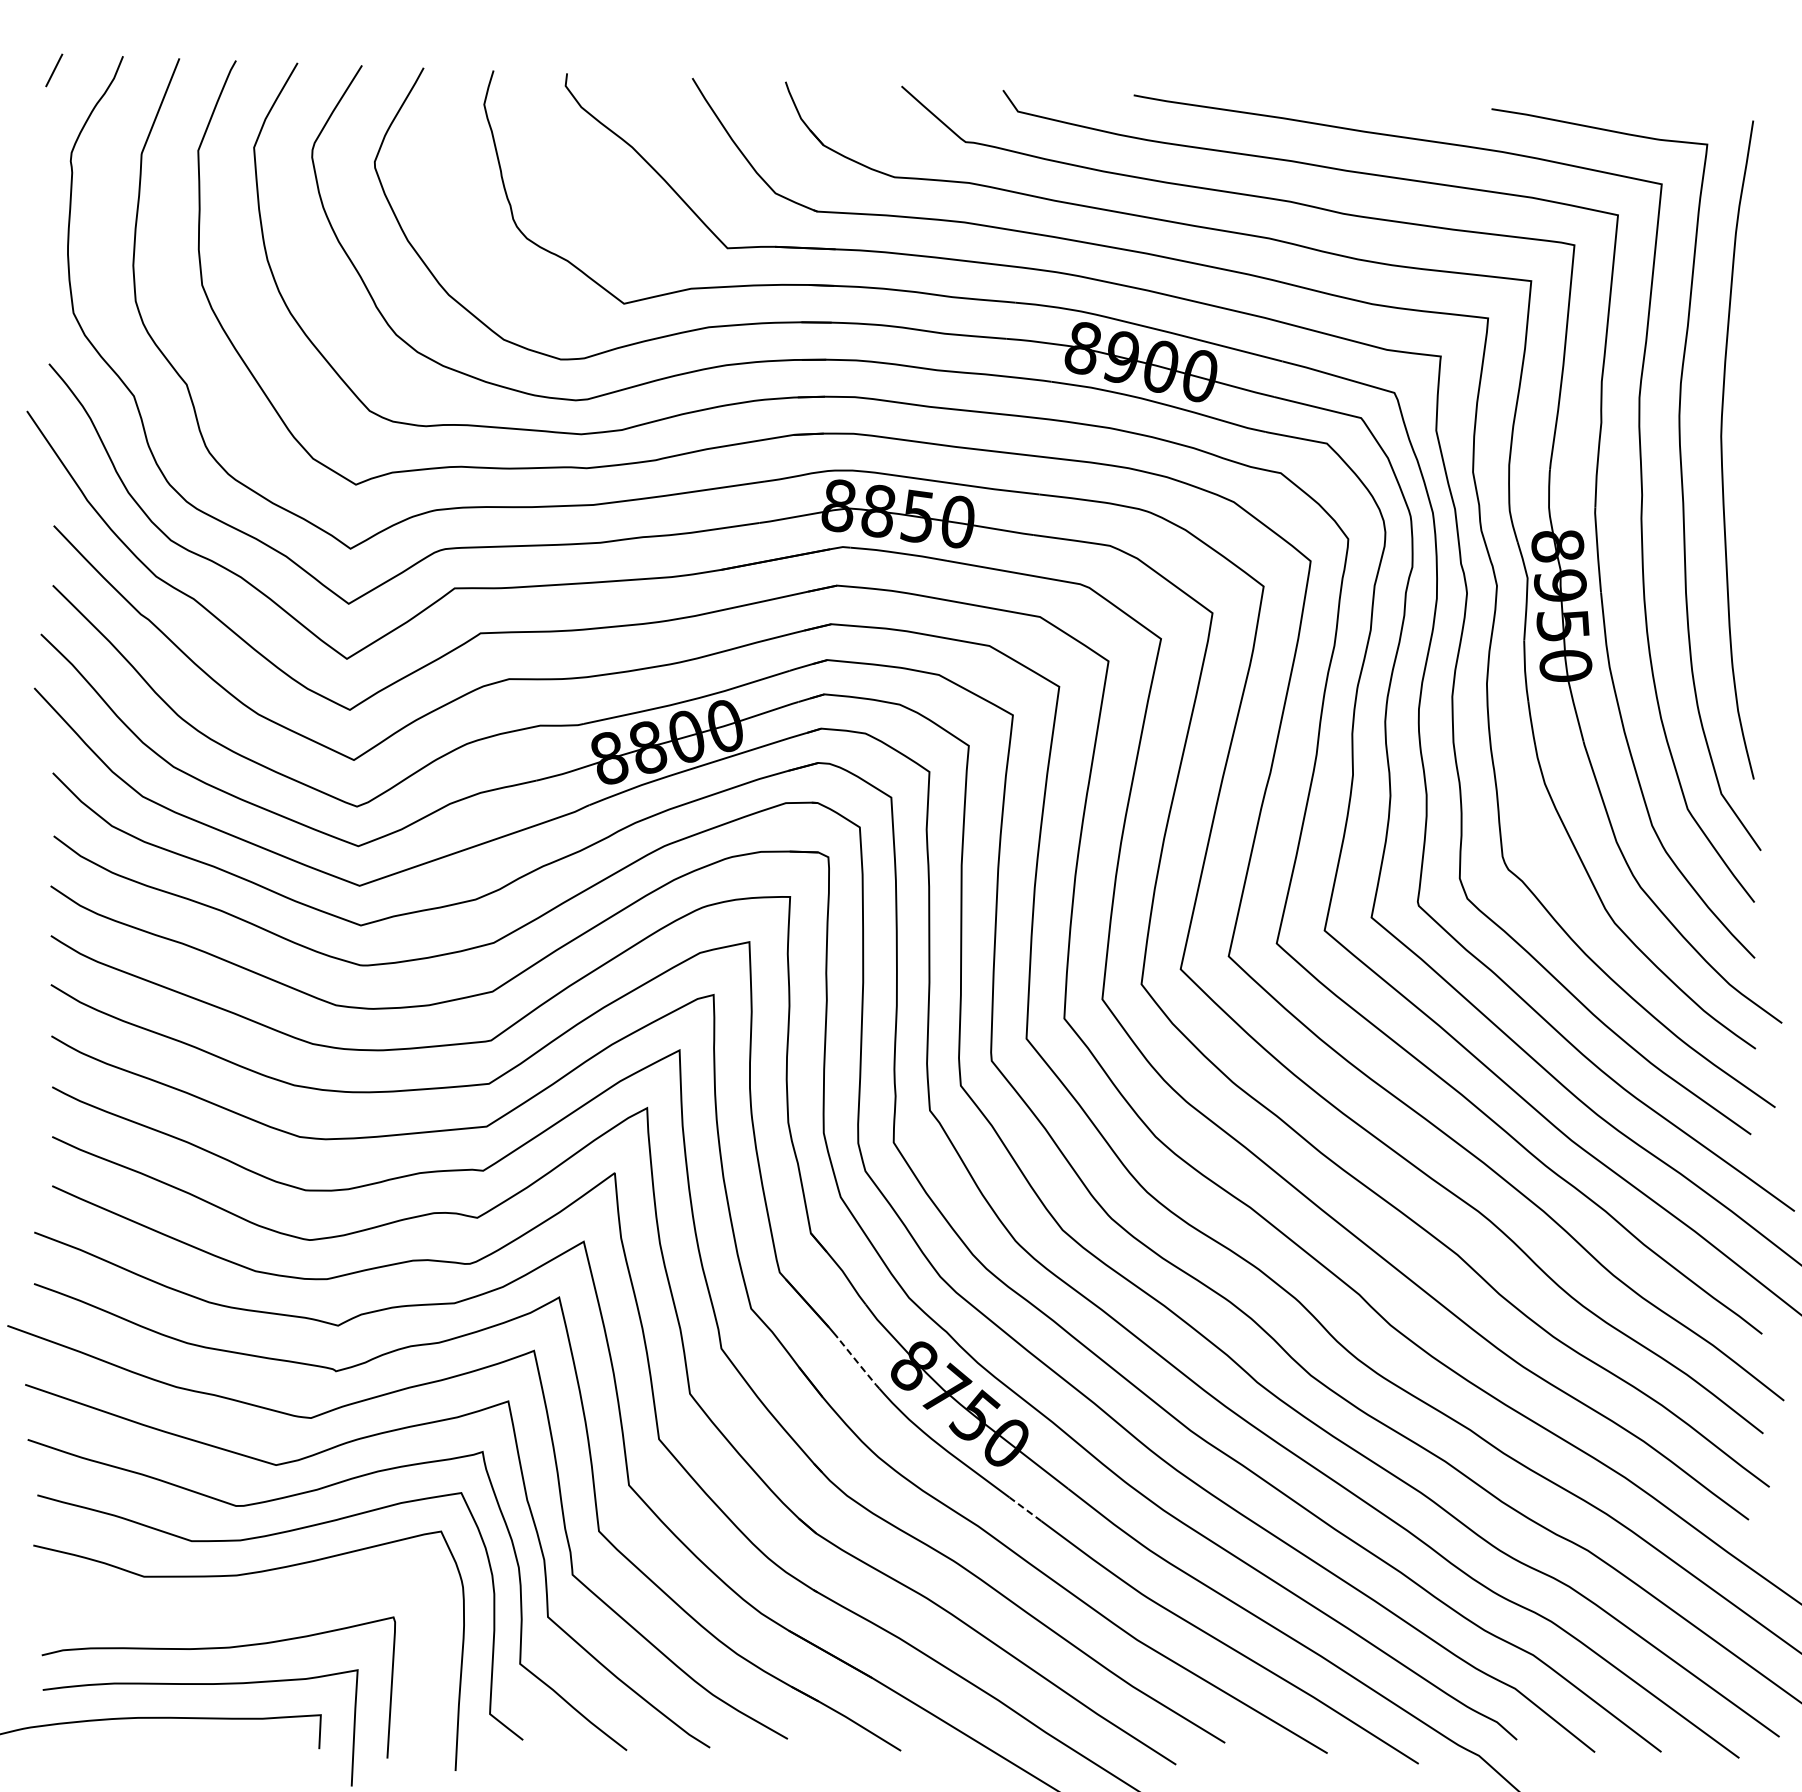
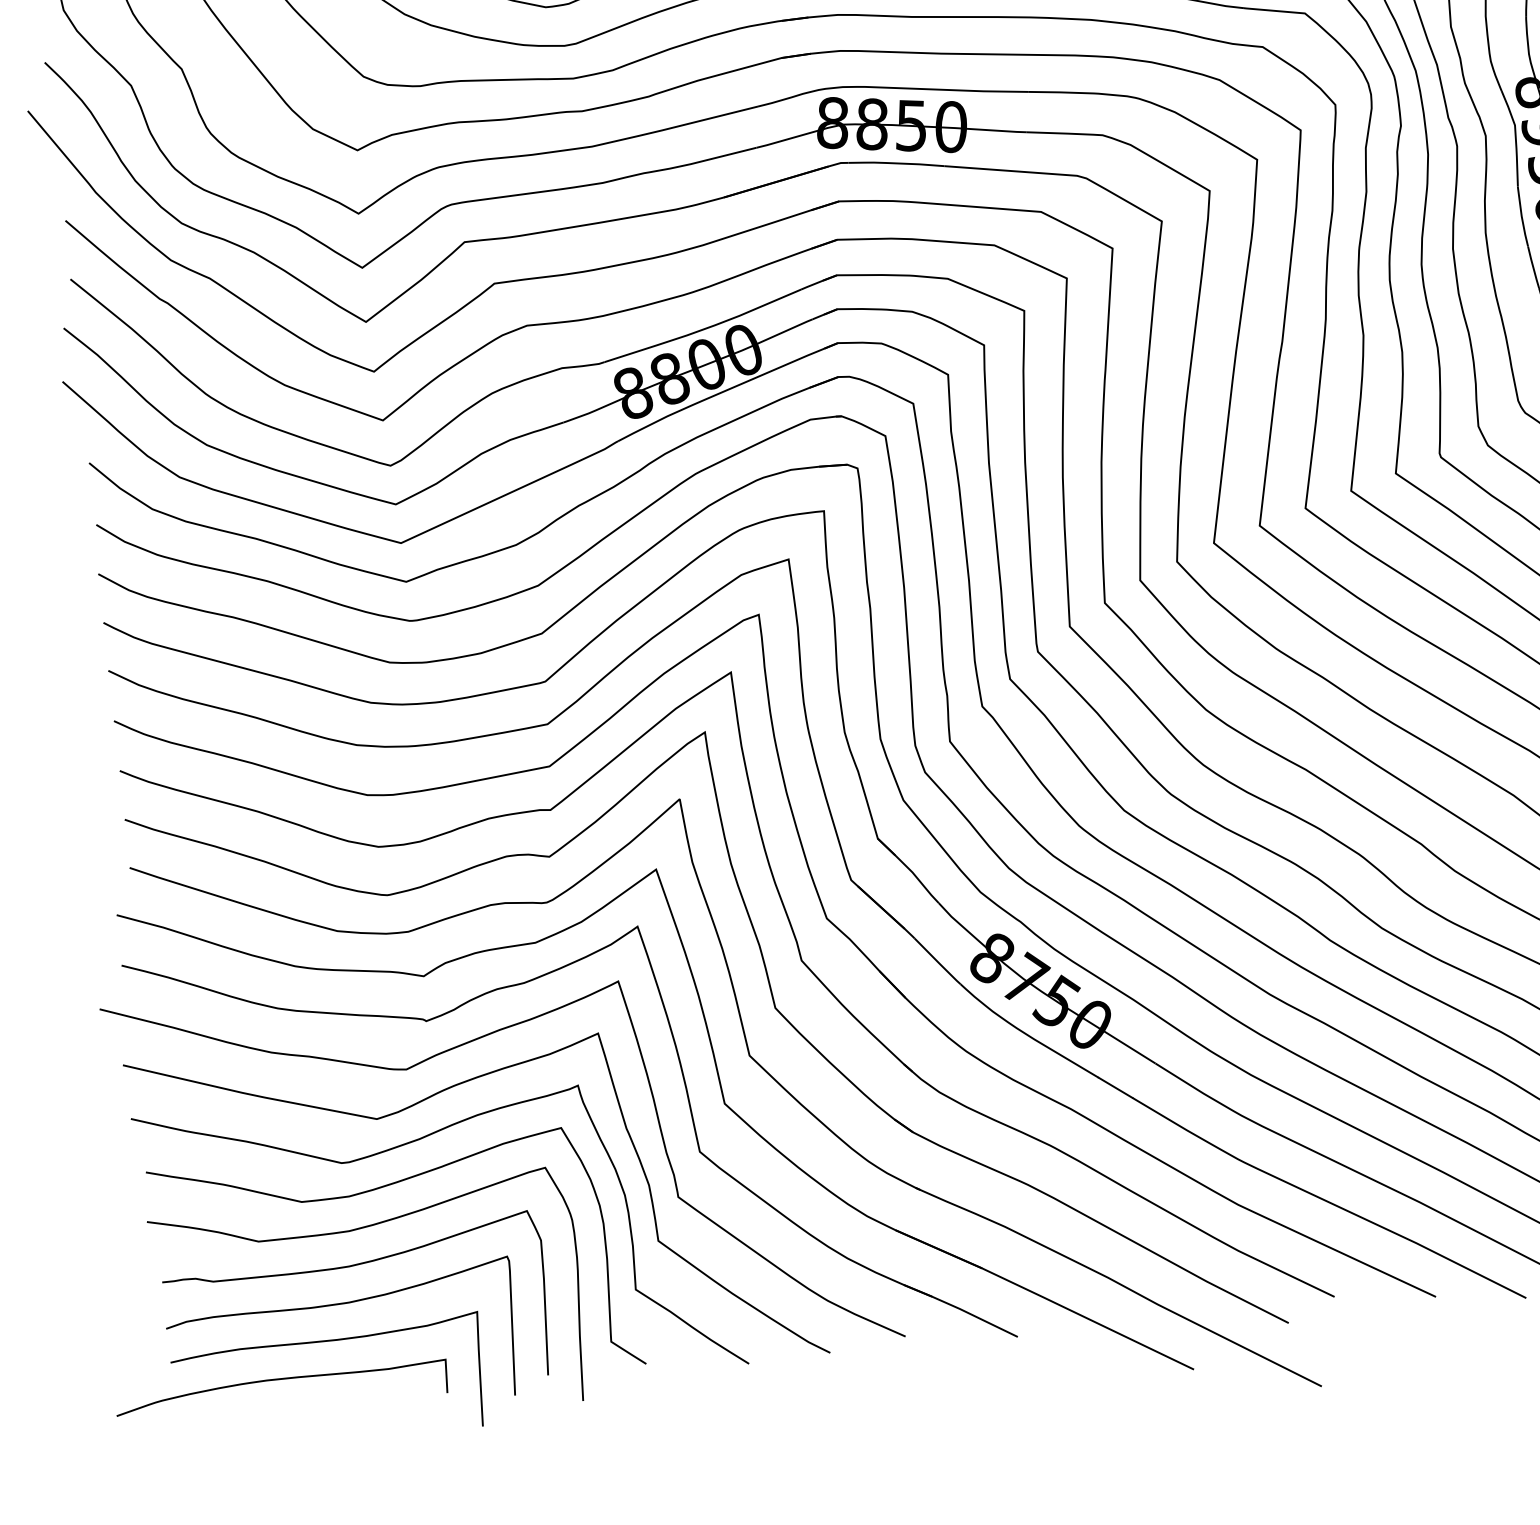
line: (859, 1364) -> (938, 962), dashed -> solid
line: (1025, 1509) -> (1115, 1087), dashed -> solid
curve: (232, 1612) -> (348, 1267), added

